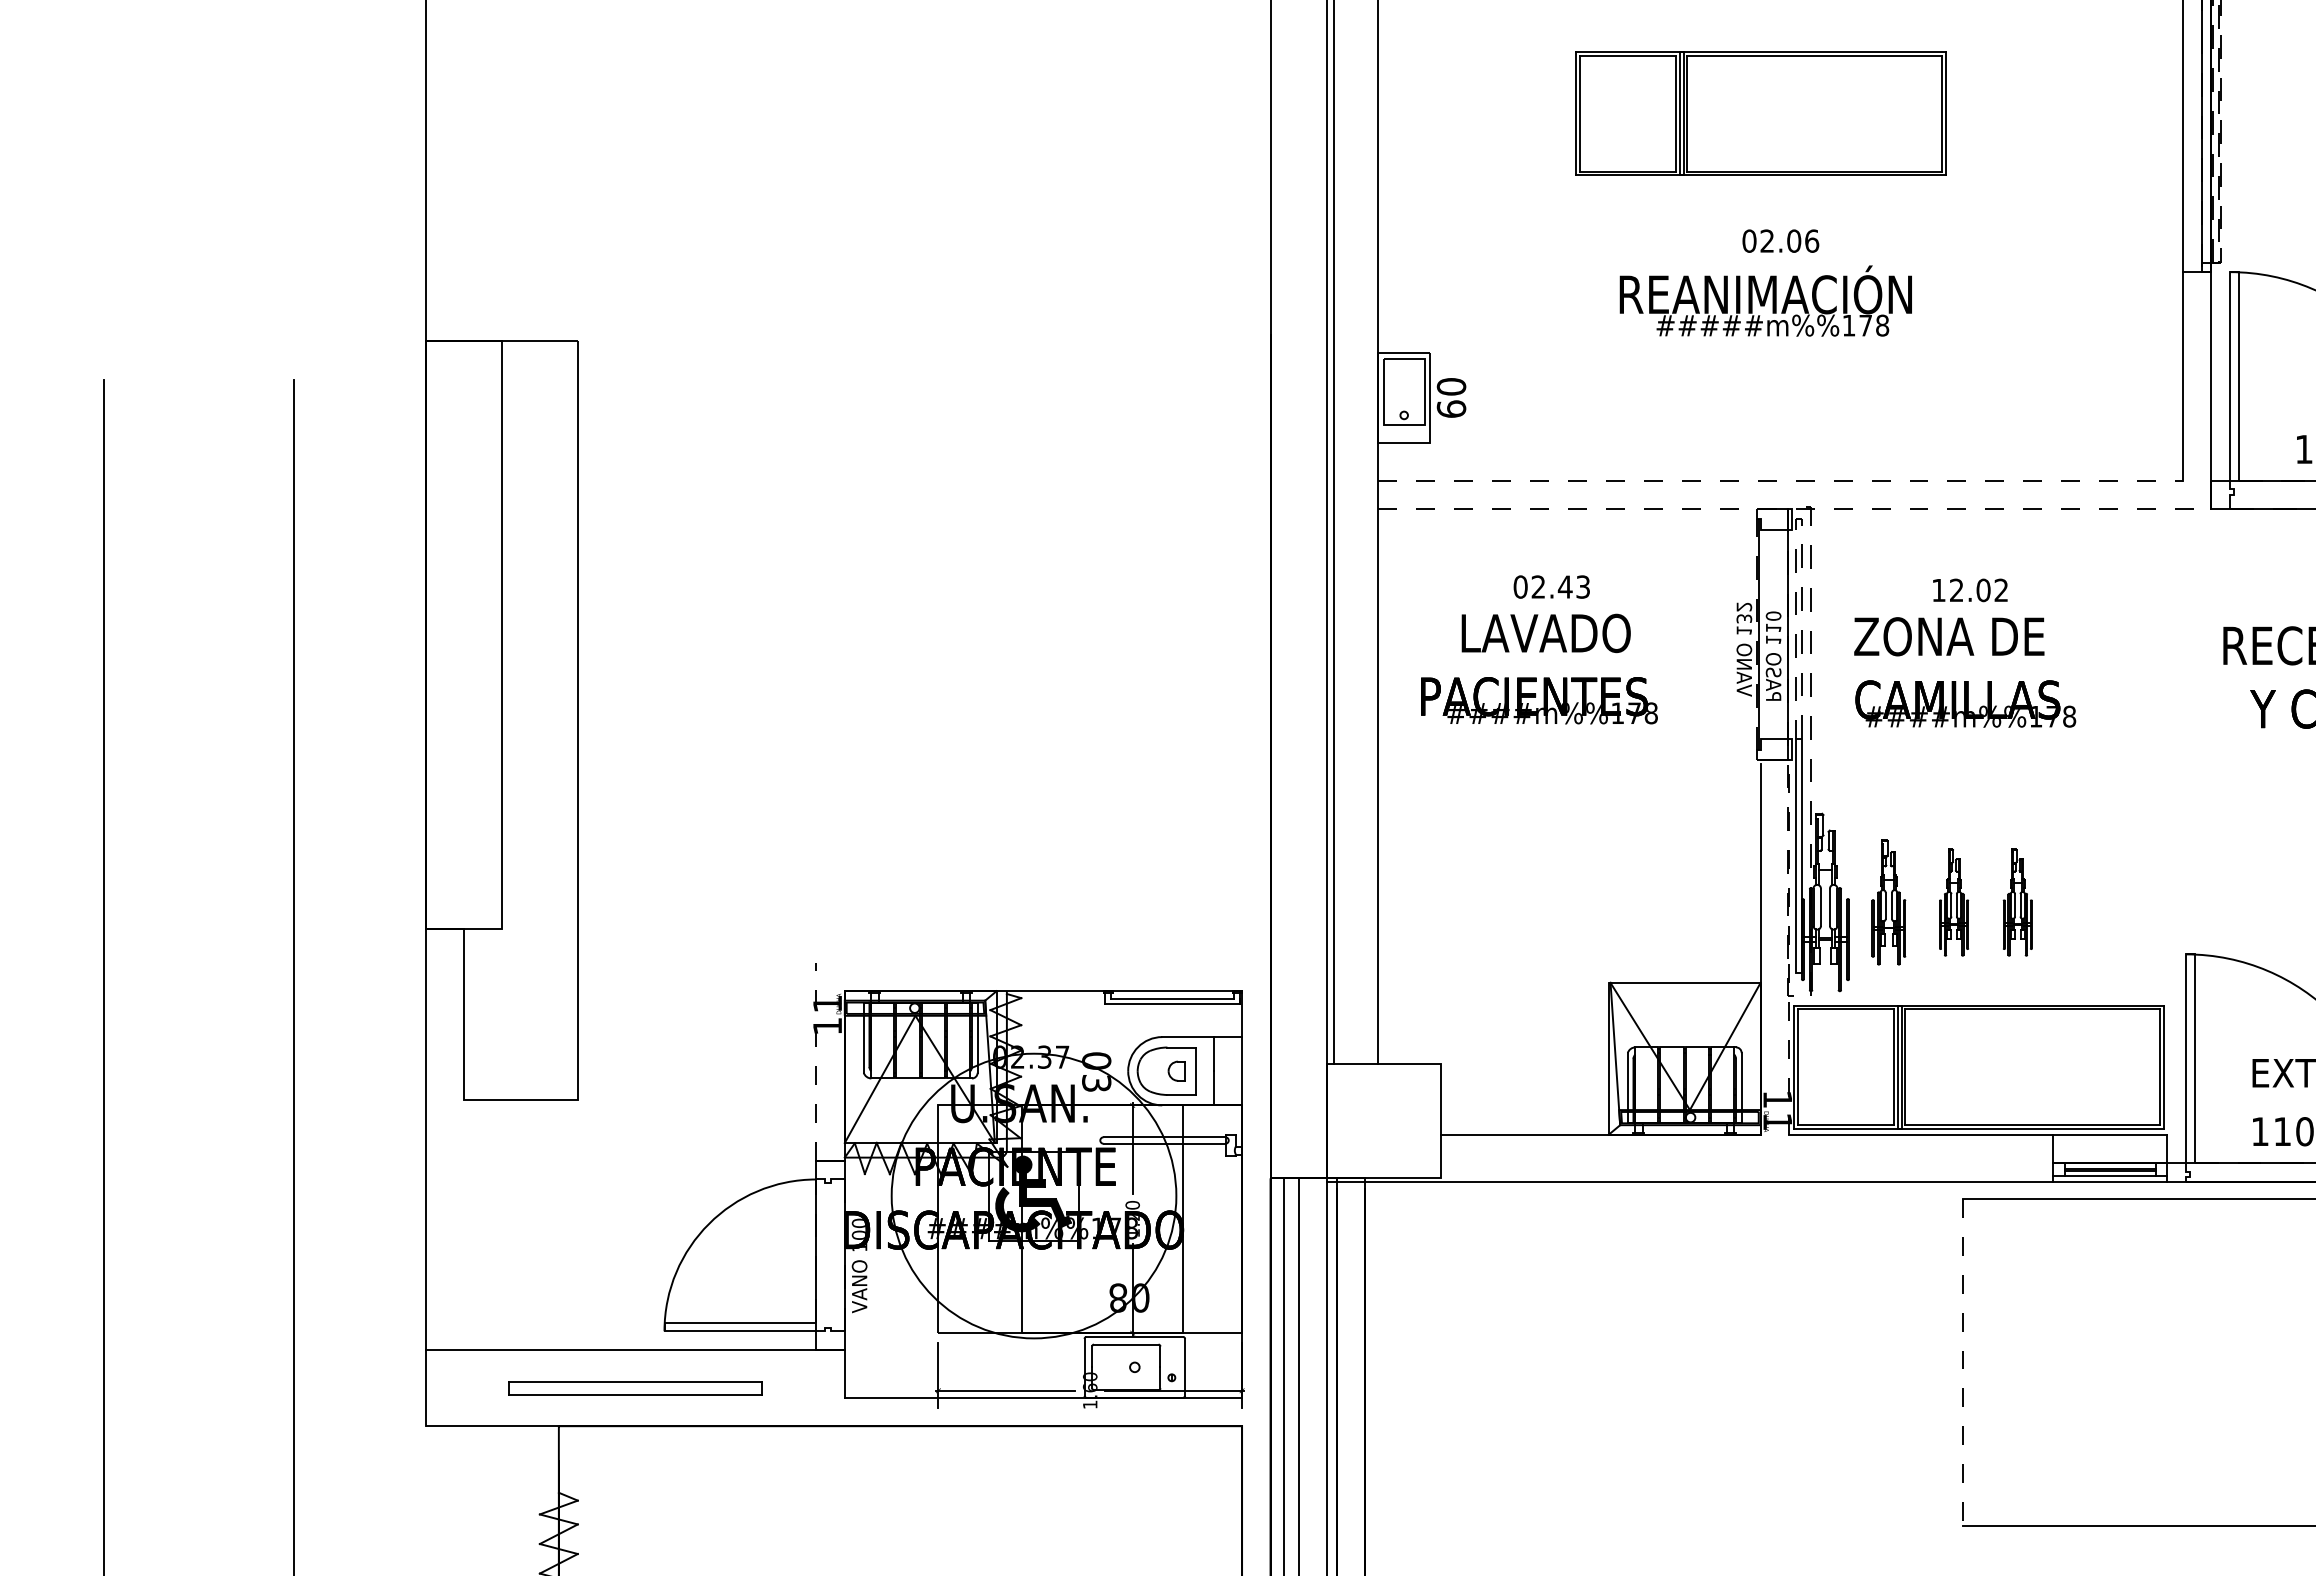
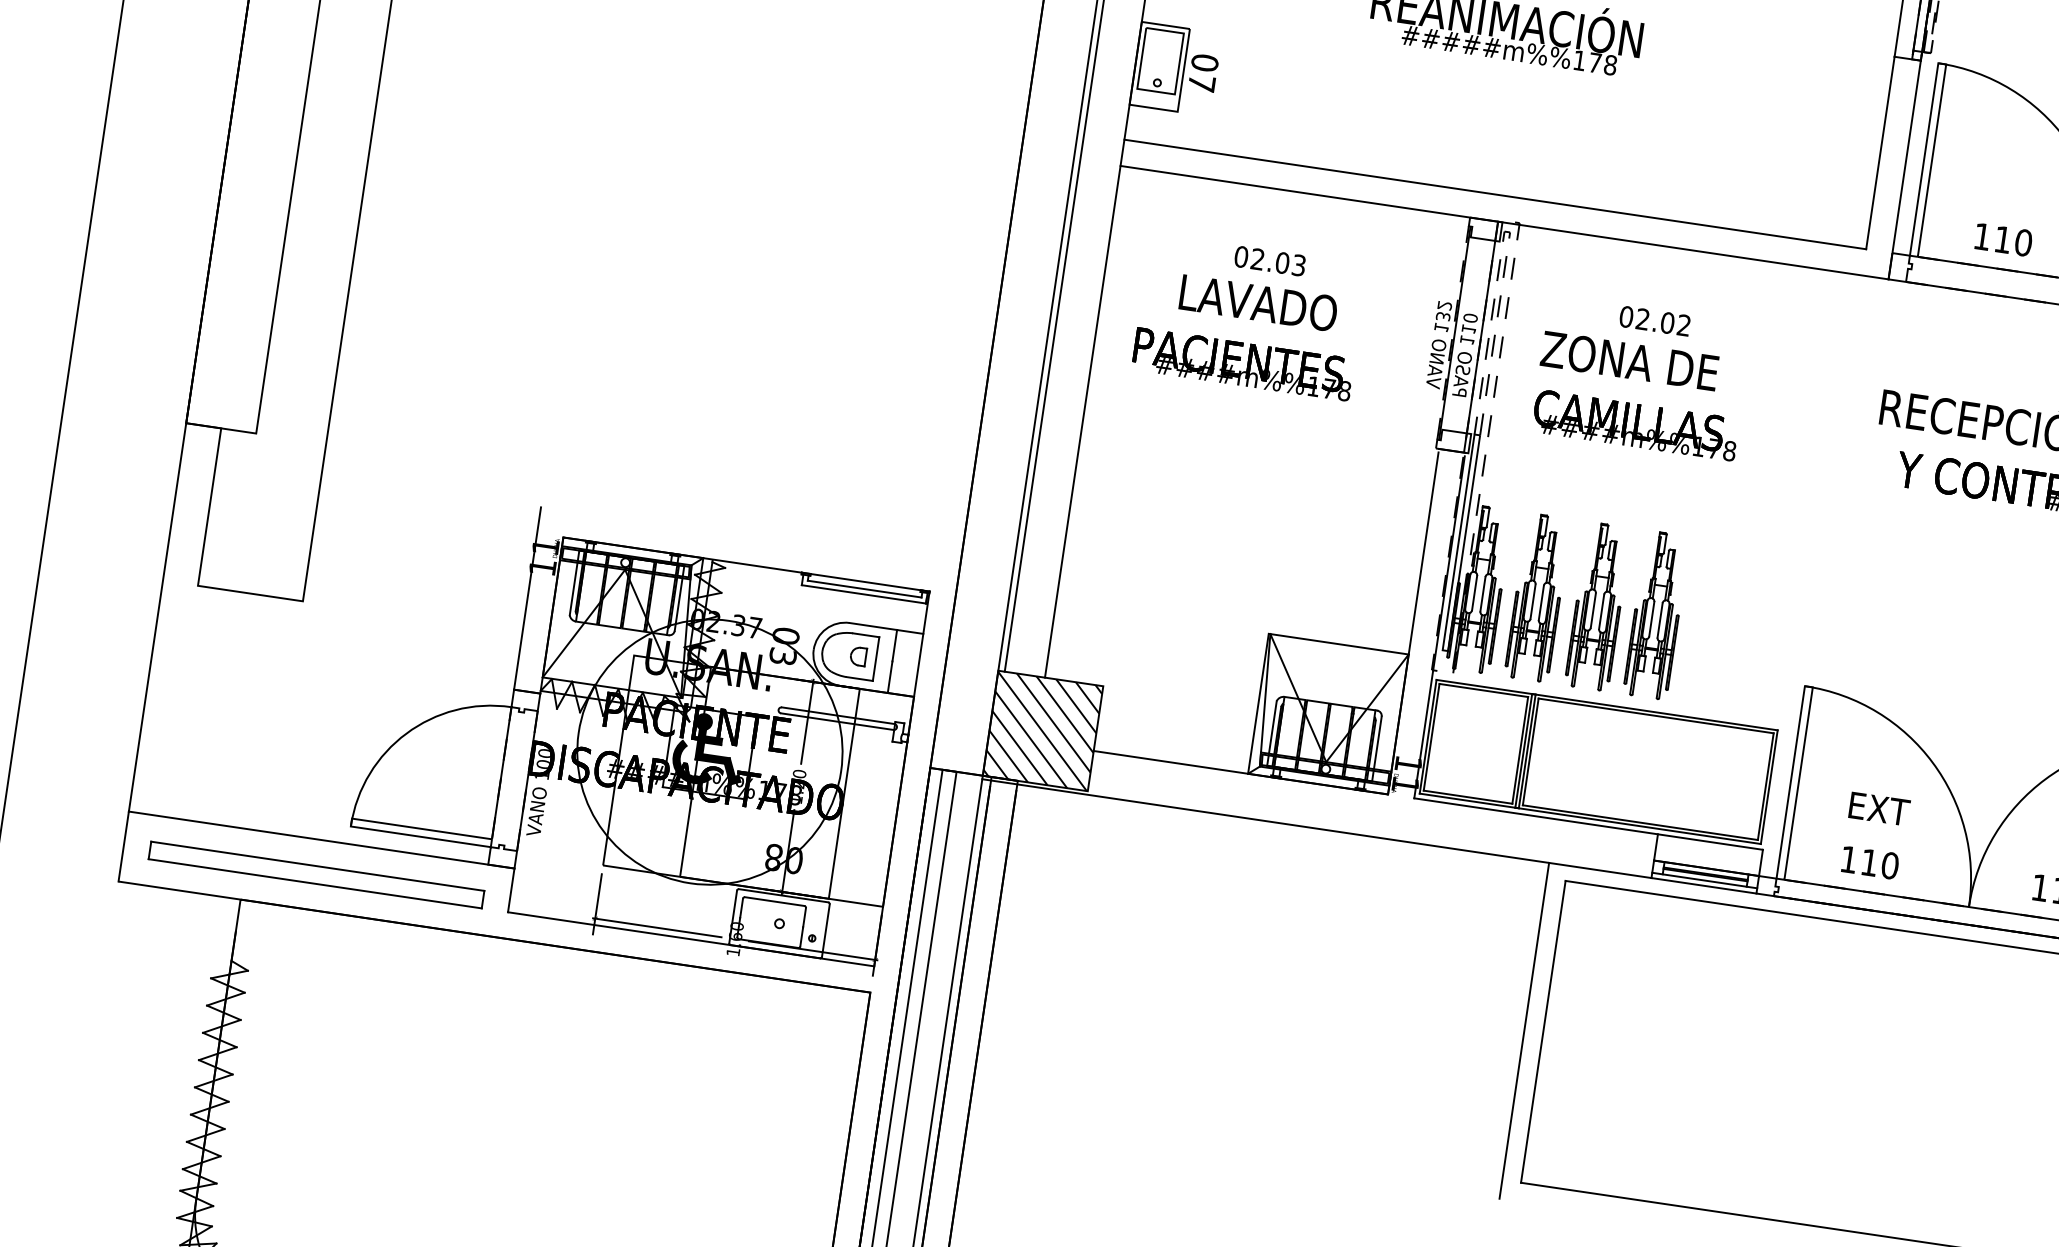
text: (1451, 408) -> (1201, 82), 09 -> 07
line: (1780, 480) -> (1495, 194), dashed -> solid
line: (1794, 509) -> (1504, 222), dashed -> solid
text: (1564, 586) -> (1281, 262), 02.43 -> 02.03
text: (1938, 590) -> (1626, 317), 12.02 -> 02.02
part: (1888, 902) -> (1537, 597), size x1.43
part: (1953, 902) -> (1597, 606), size x1.67
part: (2017, 902) -> (1656, 615), size x1.67
line: (1789, 949) -> (1439, 627), dashed -> solid
line: (816, 1061) -> (527, 598), dashed -> solid
hatch: (1384, 1121) -> (1043, 731), added
line: (1962, 1362) -> (1543, 1031), dashed -> solid
line: (1942, 1364) -> (1524, 1031), added
part: (635, 1388) -> (316, 875), size x1.43

